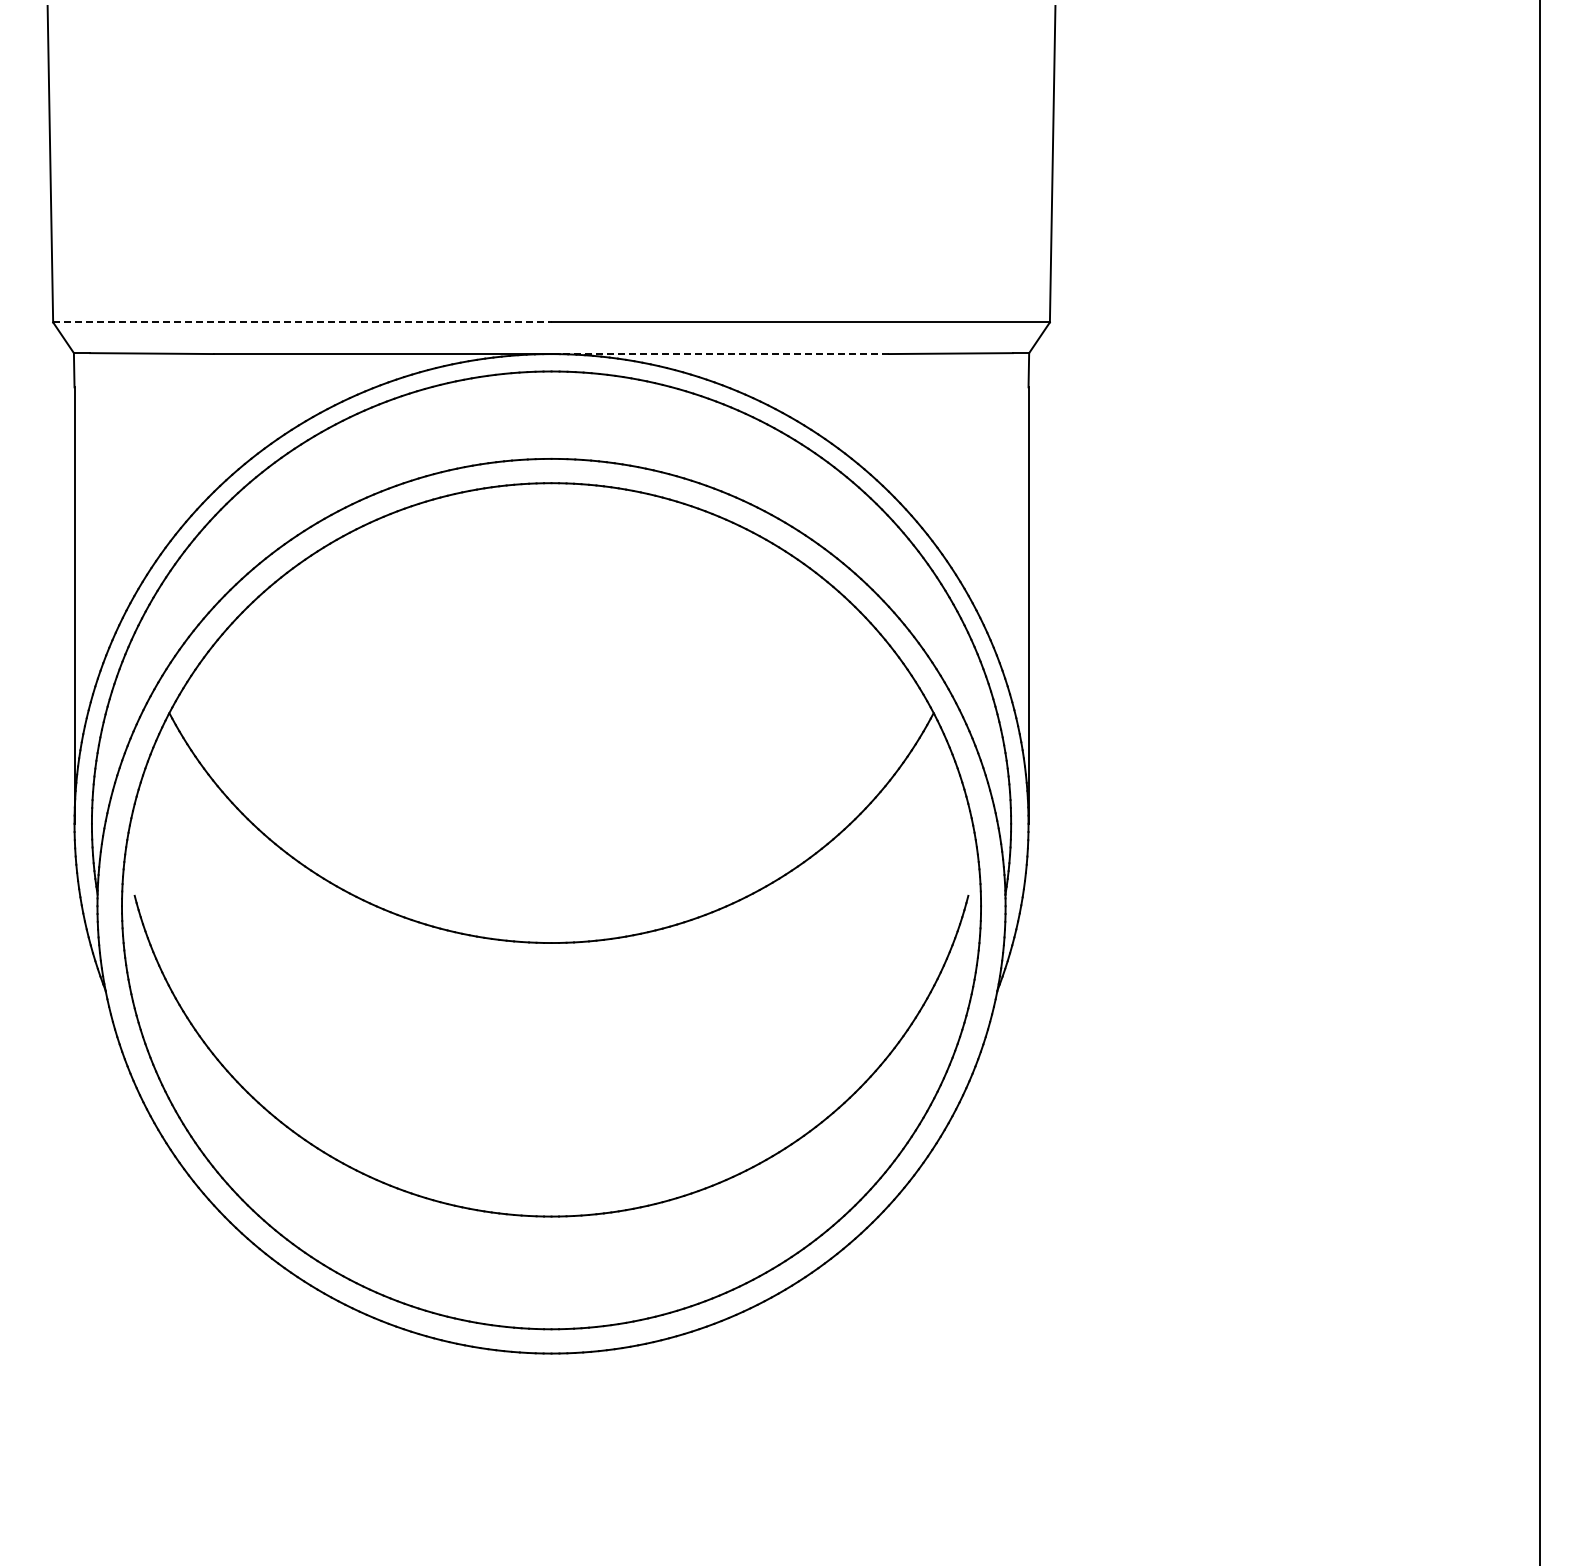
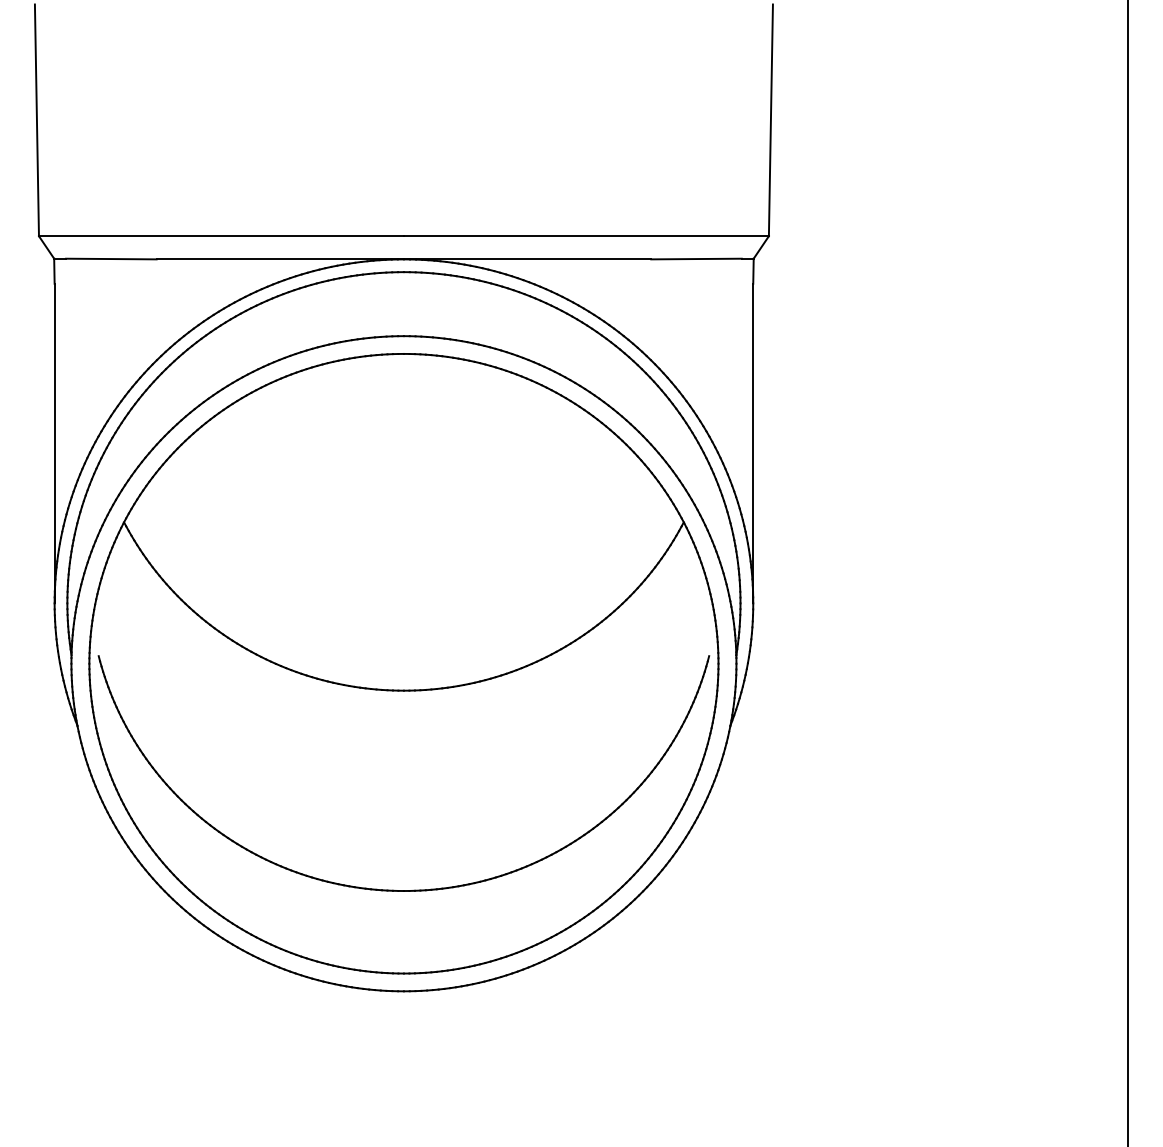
line: (302, 322) -> (221, 236), dashed -> solid
line: (720, 354) -> (527, 259), dashed -> solid

